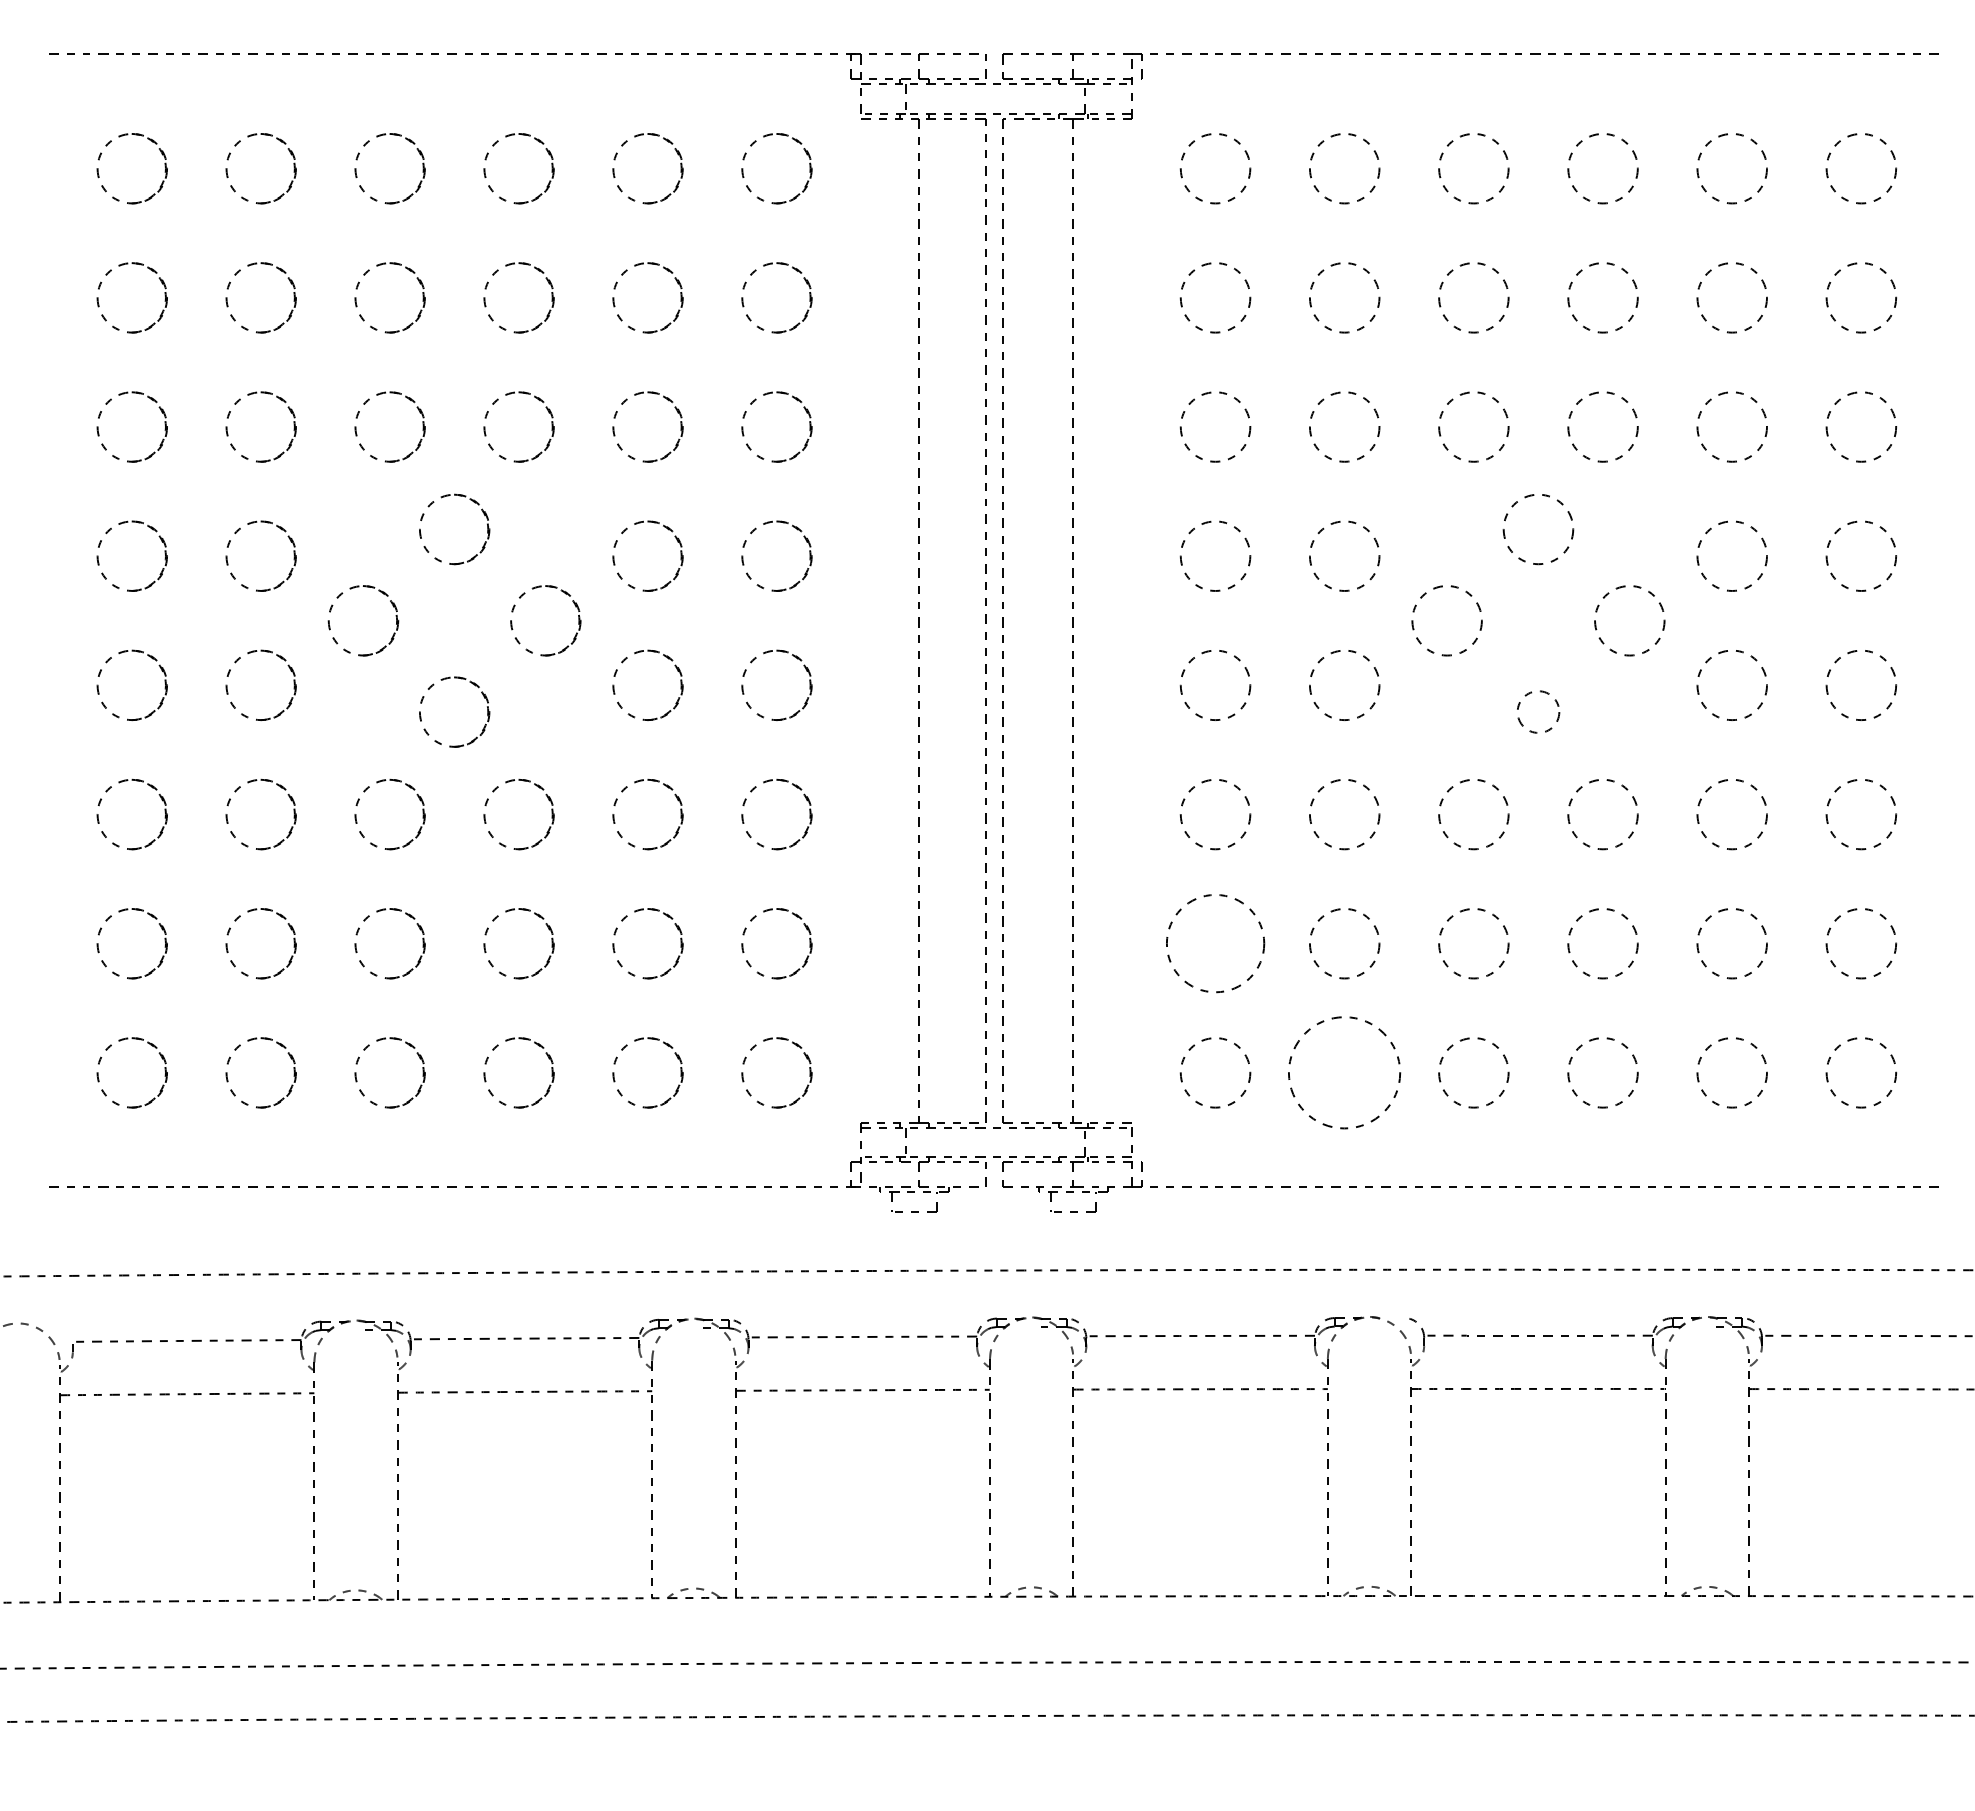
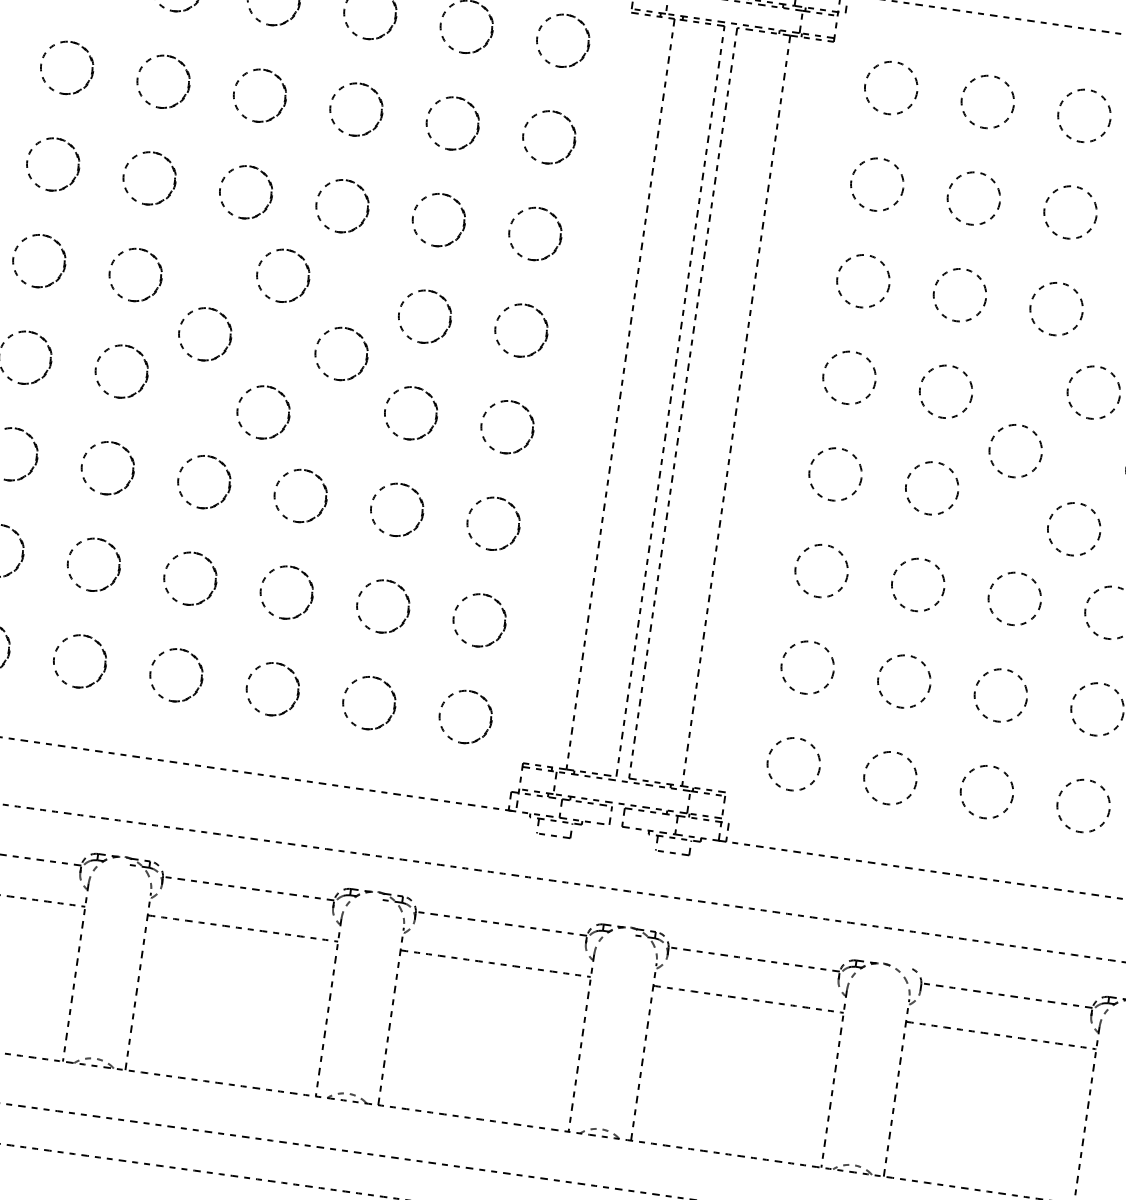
circle: (1538, 711) -> (1074, 528), size x1.67
circle: (1215, 943) -> (807, 667), size x0.71
circle: (1344, 1072) -> (890, 777), size x0.62

